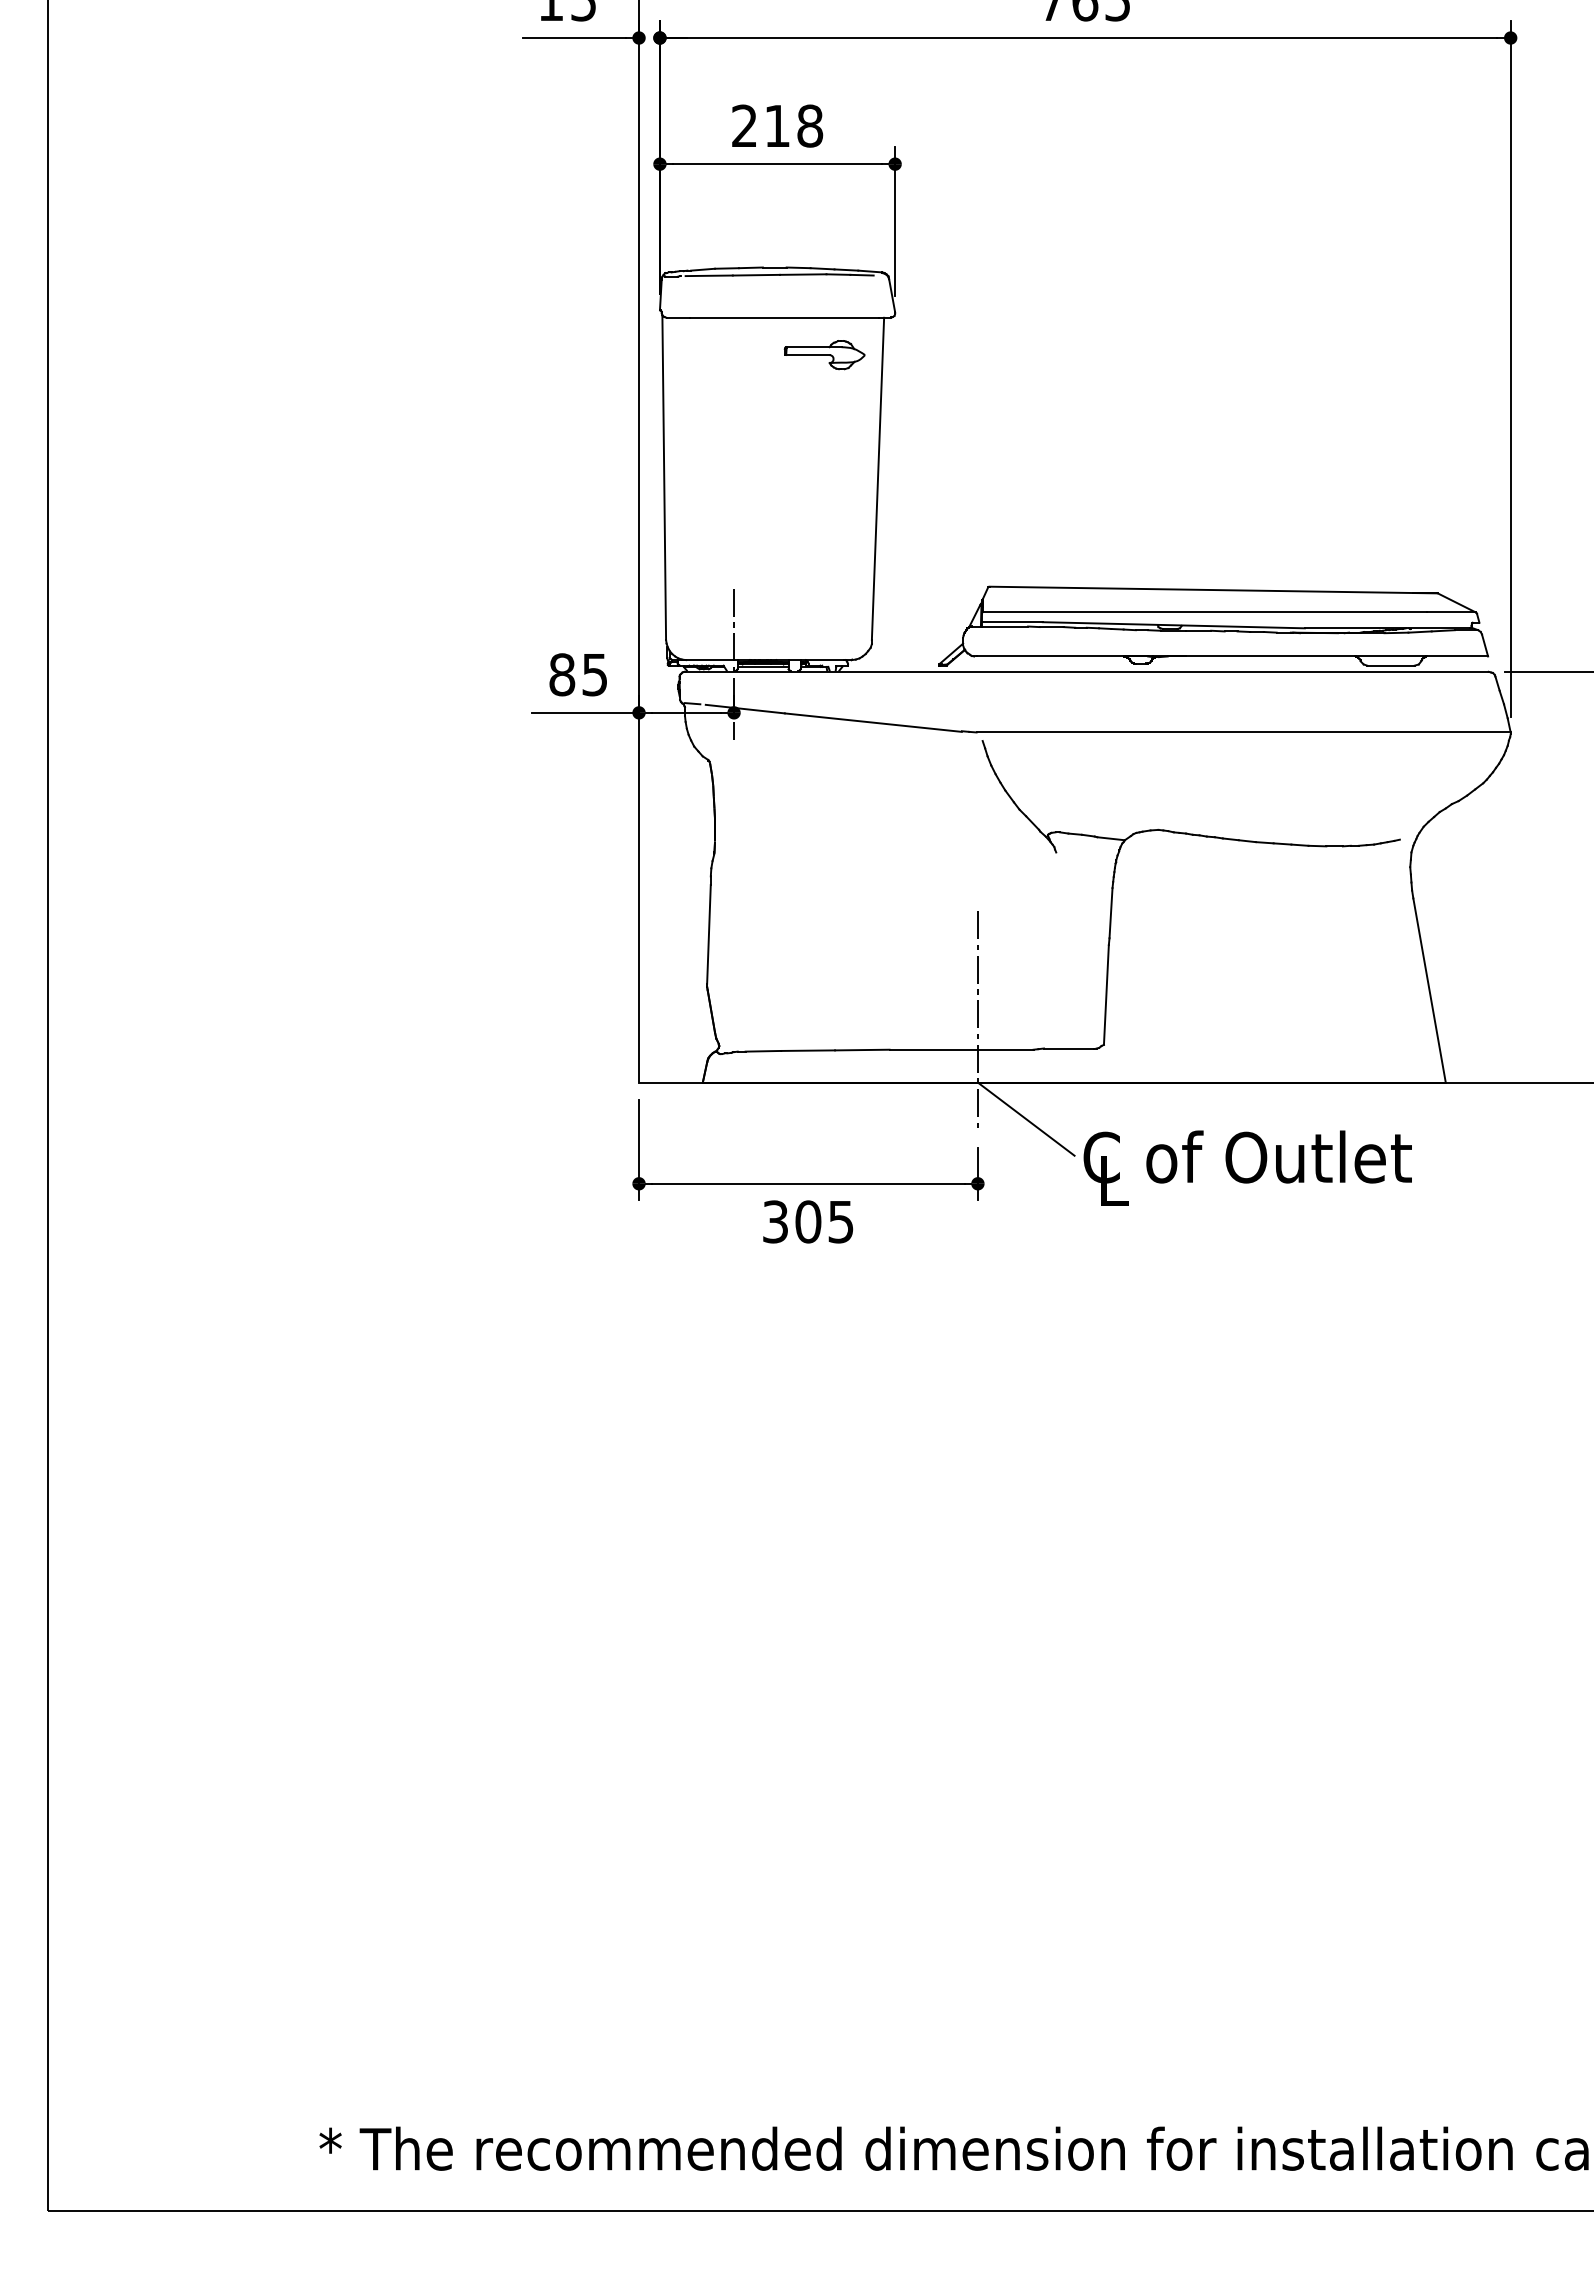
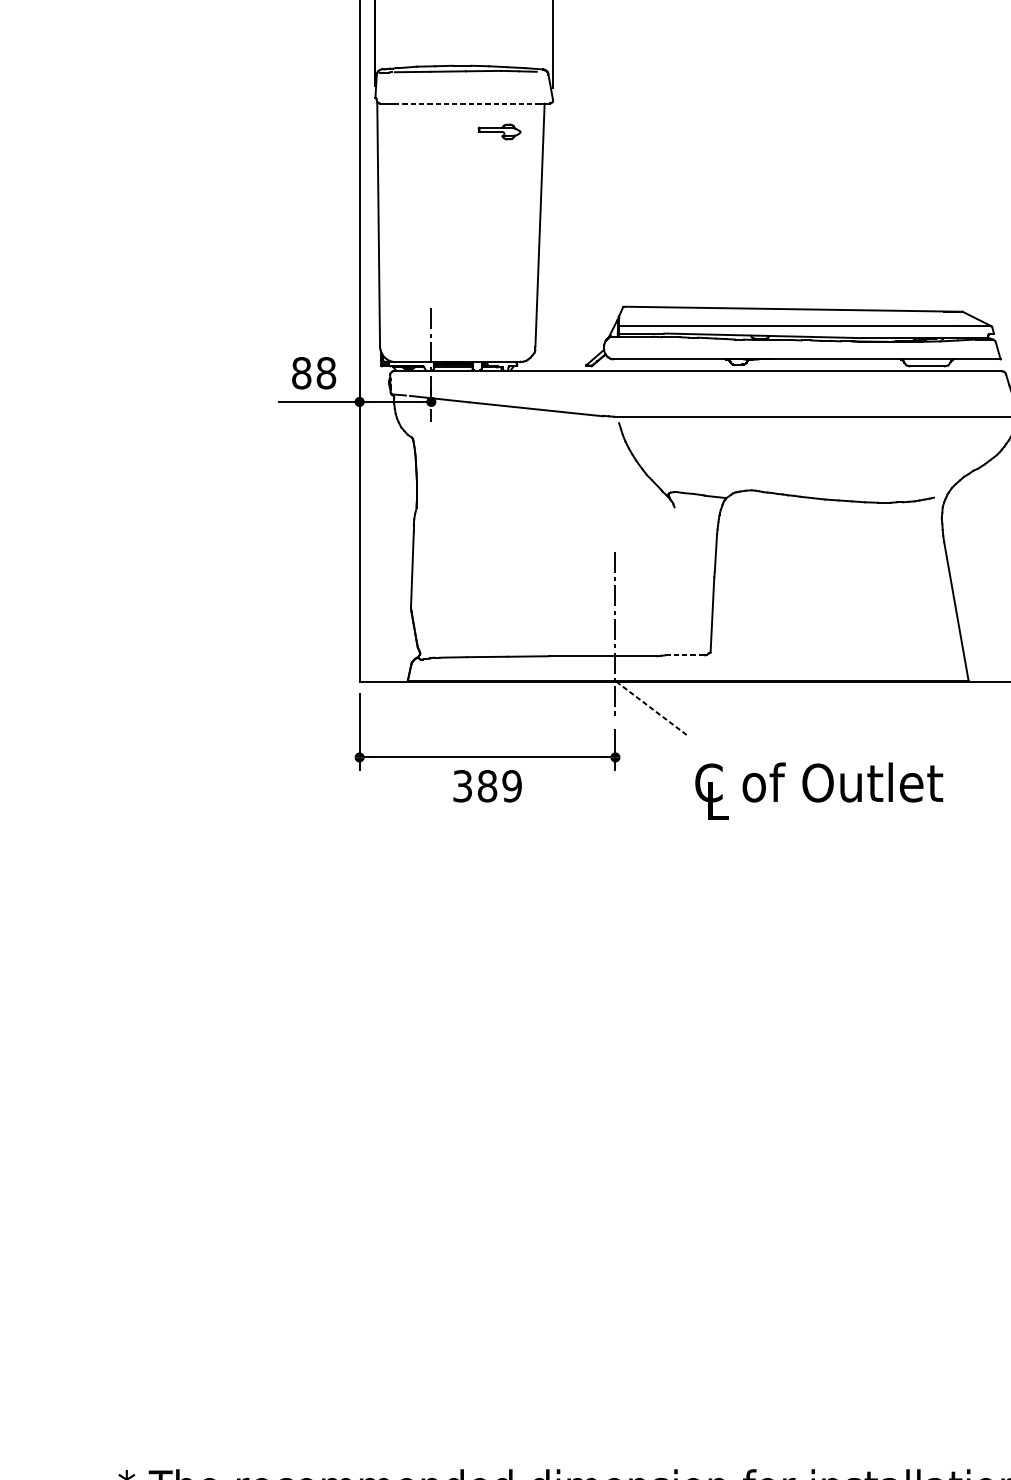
line: (783, 317) -> (468, 103), solid -> dashed
part: (824, 355) -> (499, 132), size x0.7
text: (594, 674) -> (326, 372), 85 -> 88
line: (1068, 1048) -> (683, 655), solid -> dashed
line: (1026, 1119) -> (652, 708), solid -> dashed
text: (1247, 1167) -> (818, 790), moved
text: (824, 1221) -> (499, 785), 305 -> 389

